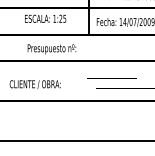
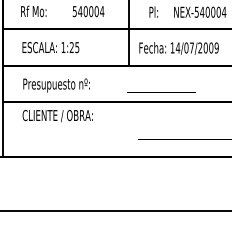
text: (45, 18) -> (50, 47), moved
text: (51, 49) -> (56, 85), moved
text: (112, 78) -> (161, 92), moved
text: (35, 84) -> (57, 116), moved

